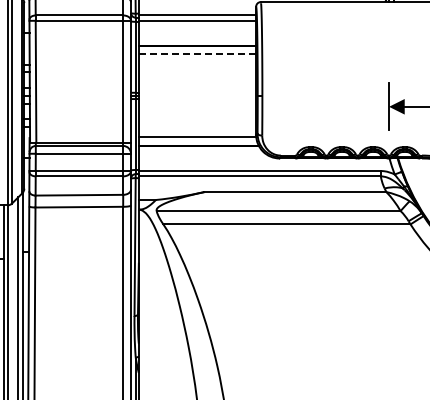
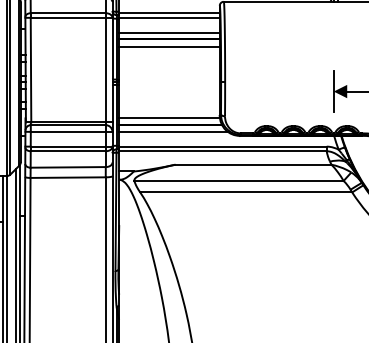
line: (197, 38) -> (169, 32), added
line: (197, 54) -> (169, 46), dashed -> solid
line: (201, 153) -> (172, 131), added

